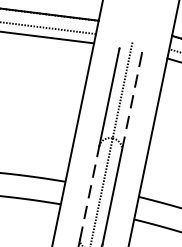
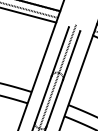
line: (131, 101) -> (71, 55), dashed -> solid
line: (89, 192) -> (43, 99), dashed -> solid

